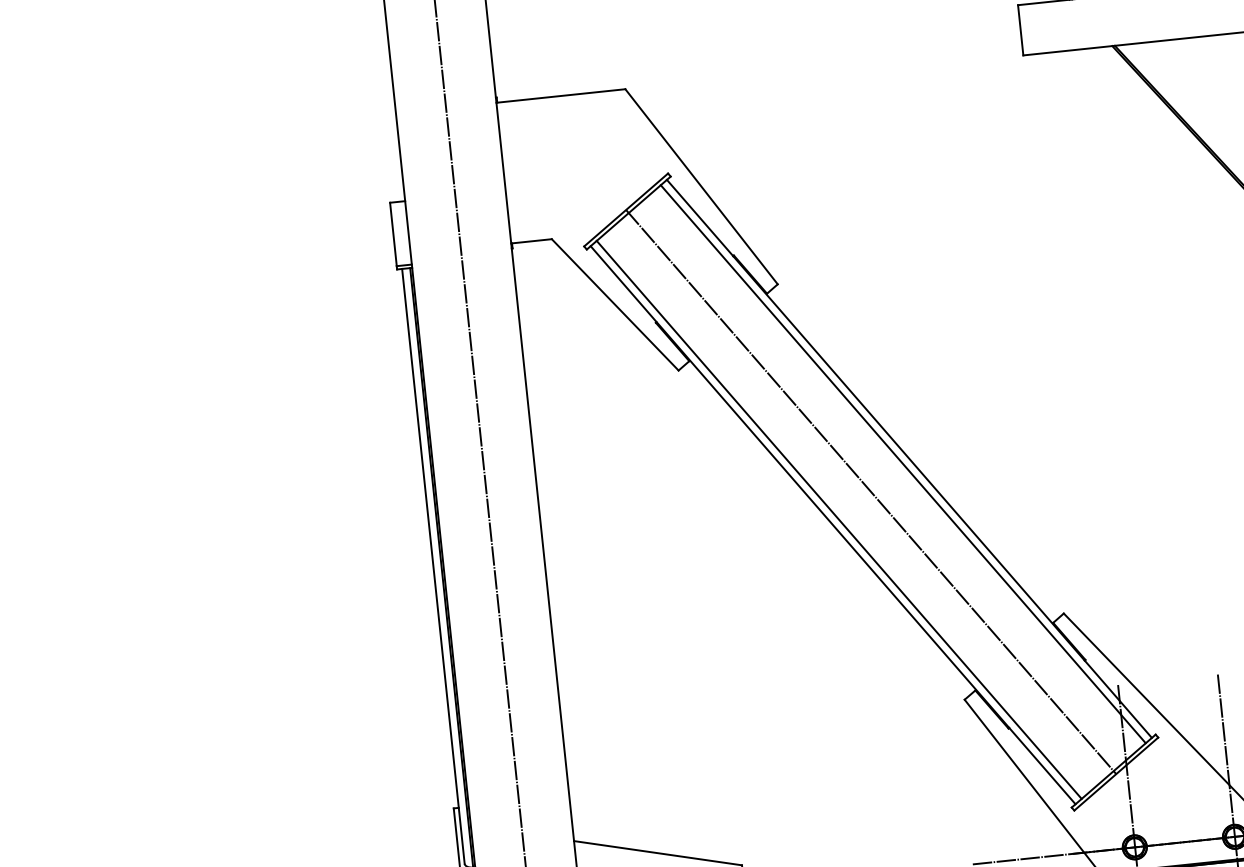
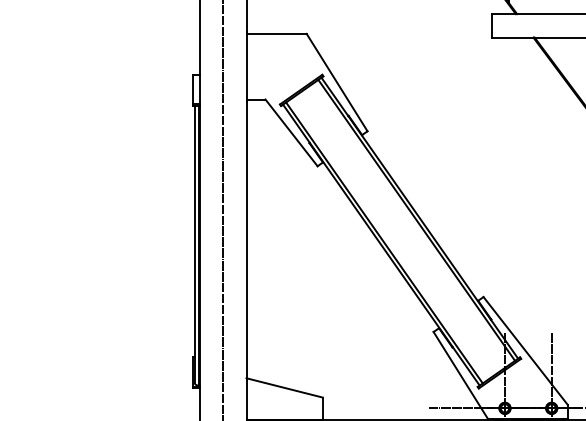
line: (871, 491) -> (400, 231), removed

